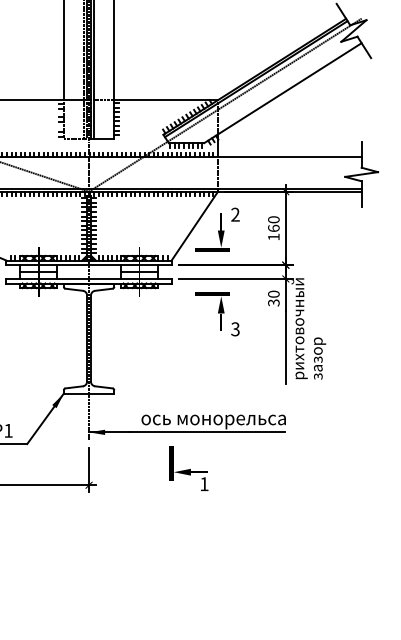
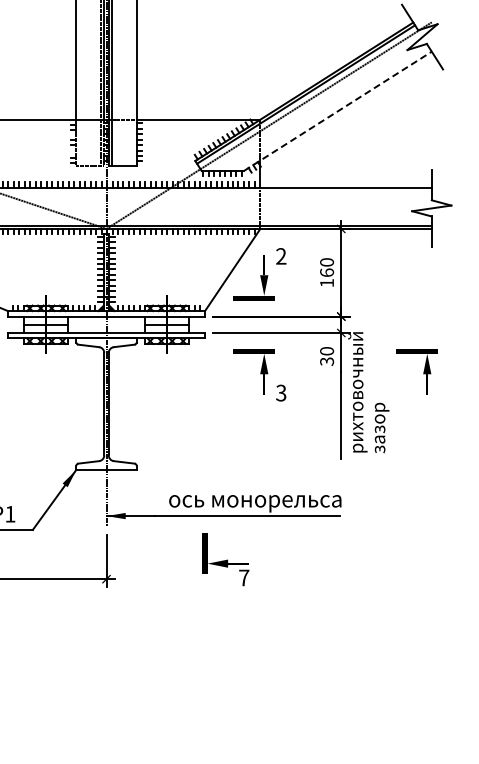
line: (283, 93) -> (338, 111), solid -> dashed
part: (354, 311) -> (423, 371), added
text: (204, 483) -> (244, 577), 1 -> 7

